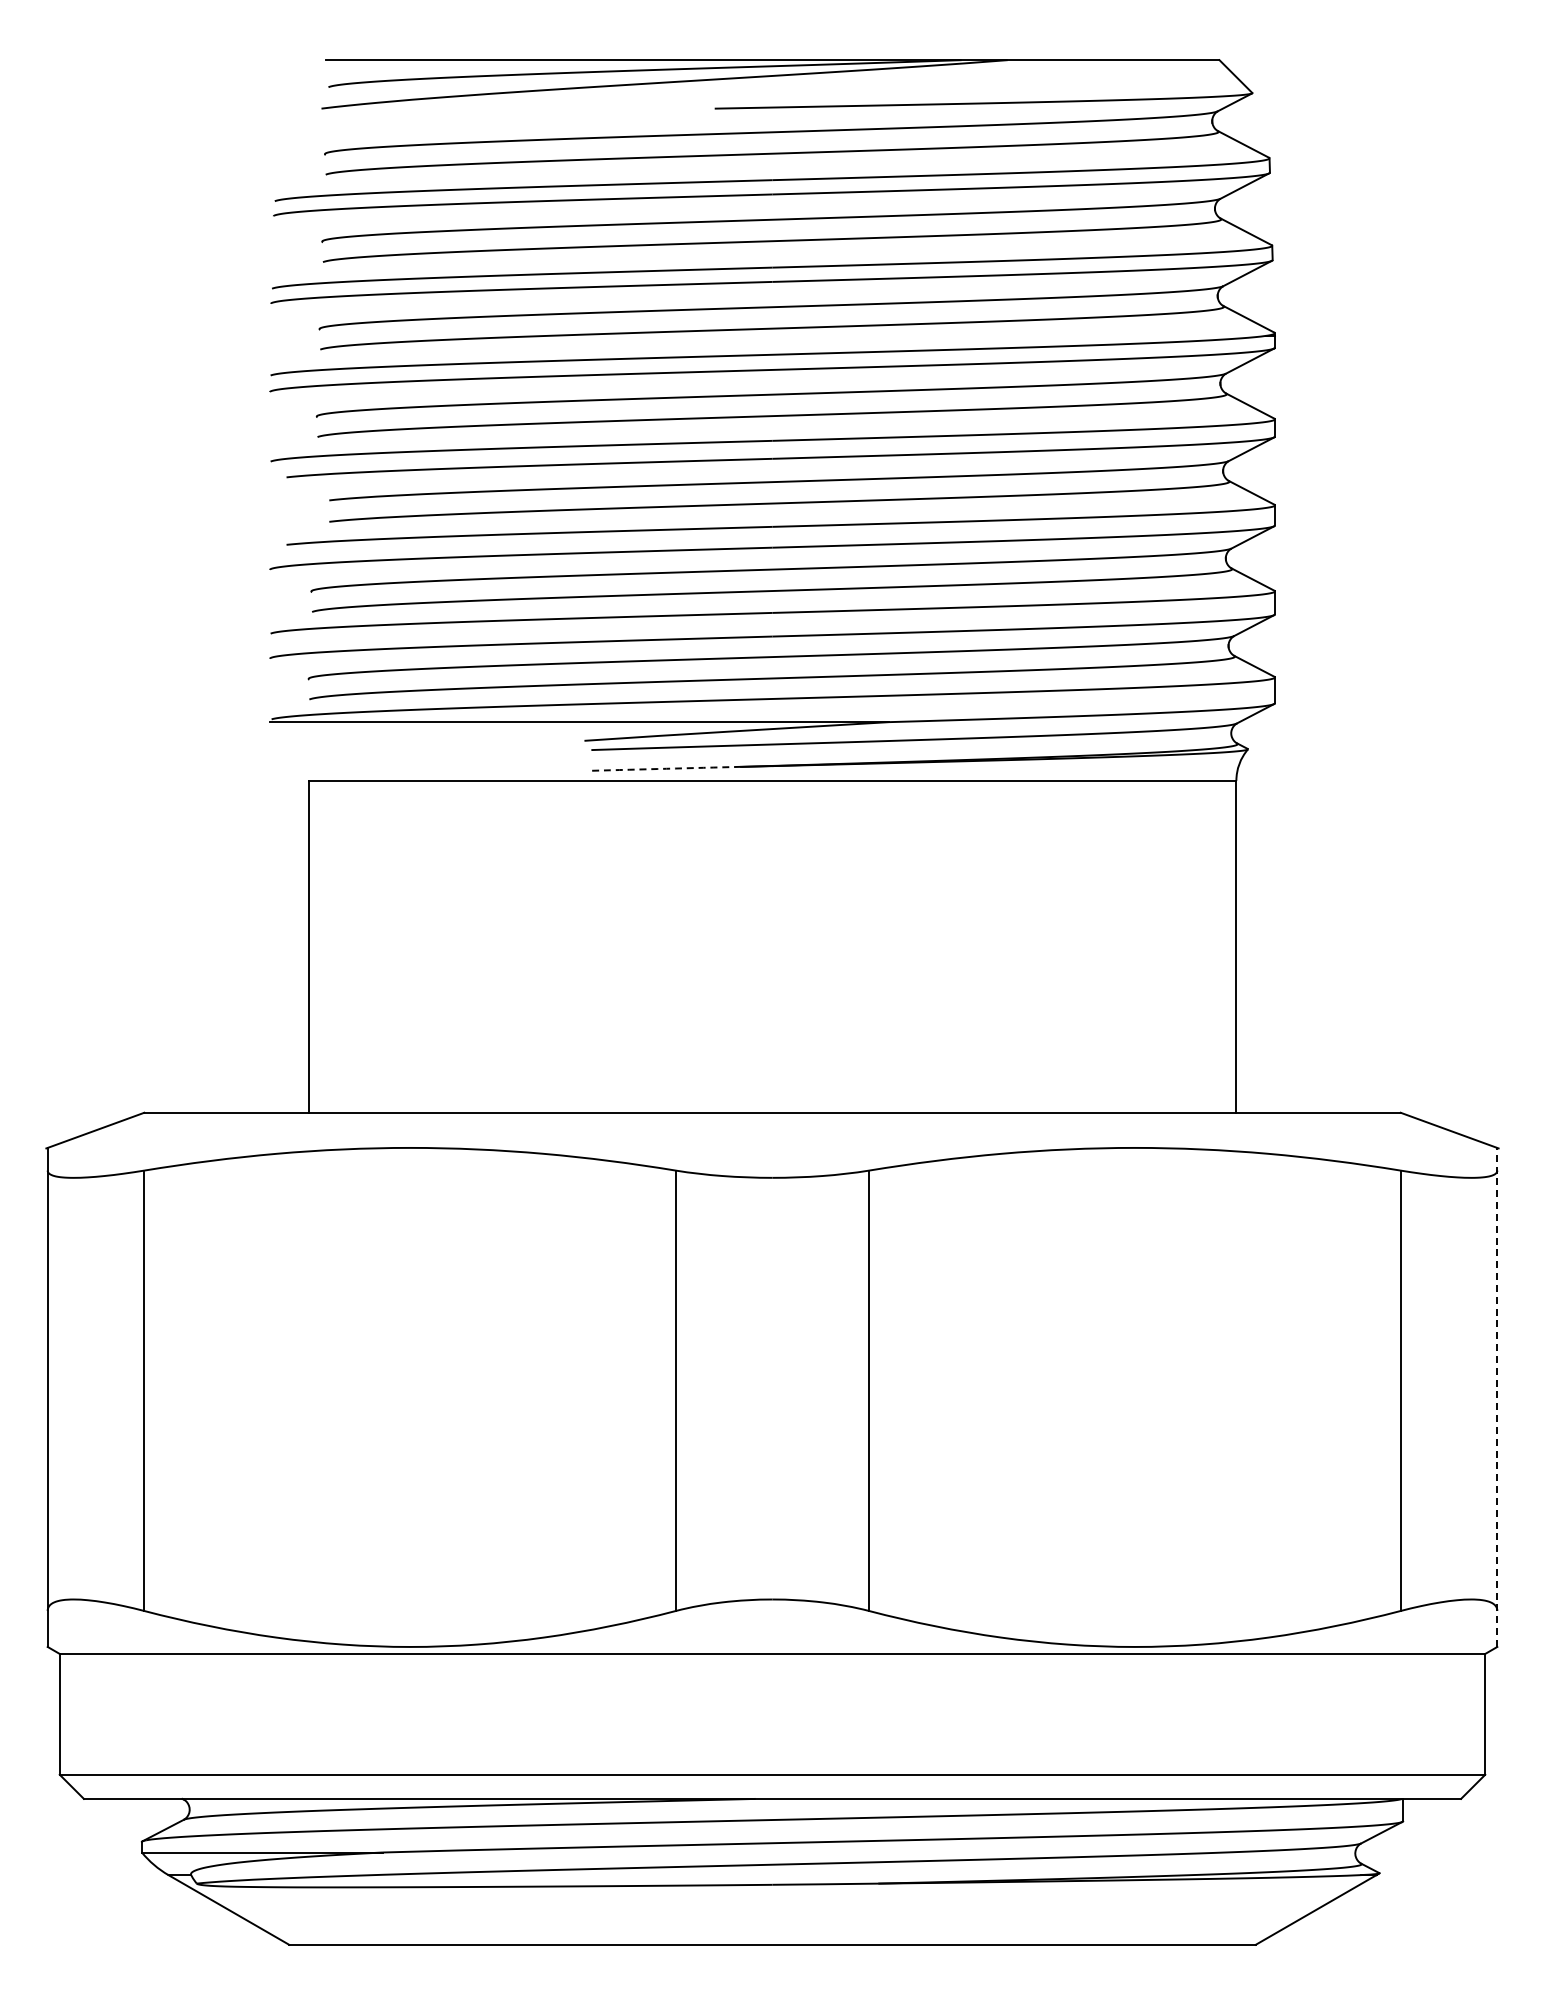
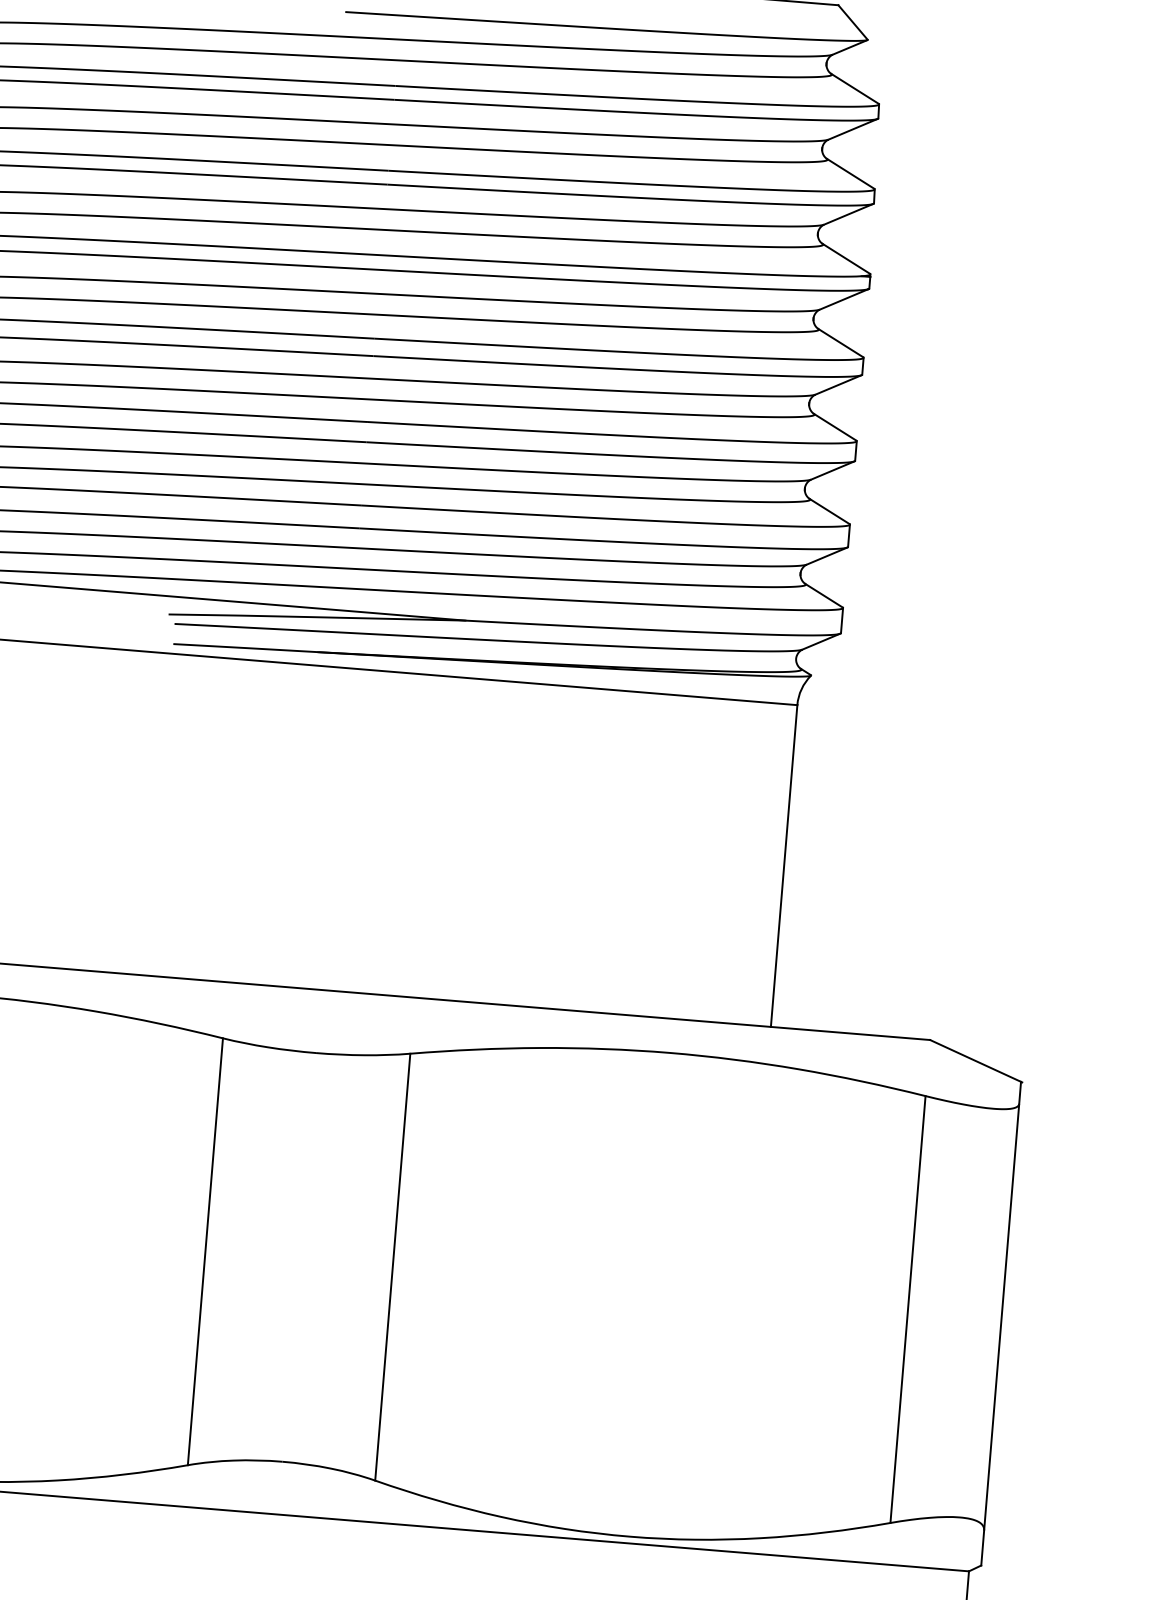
arc: (666, 768) -> (245, 647), dashed -> solid
line: (1497, 1397) -> (1001, 1323), dashed -> solid

